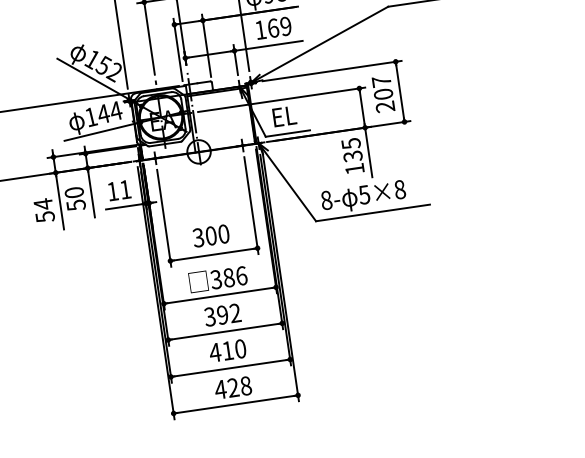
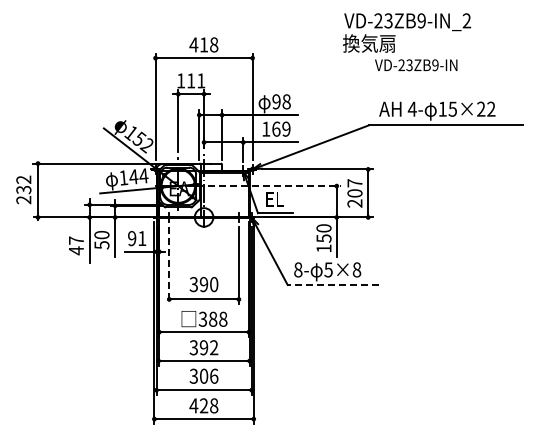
line: (281, 100) -> (274, 186), solid -> dashed
text: (351, 150) -> (323, 233), 135 -> 150
text: (113, 191) -> (132, 238), 11 -> 91
text: (44, 210) -> (76, 245), 54 -> 47
line: (372, 213) -> (332, 285), solid -> dashed
line: (164, 218) -> (169, 265), solid -> dashed
text: (210, 235) -> (203, 284), 300 -> 390
text: (241, 274) -> (223, 318), 386 -> 388
text: (227, 349) -> (203, 375), 410 -> 306

